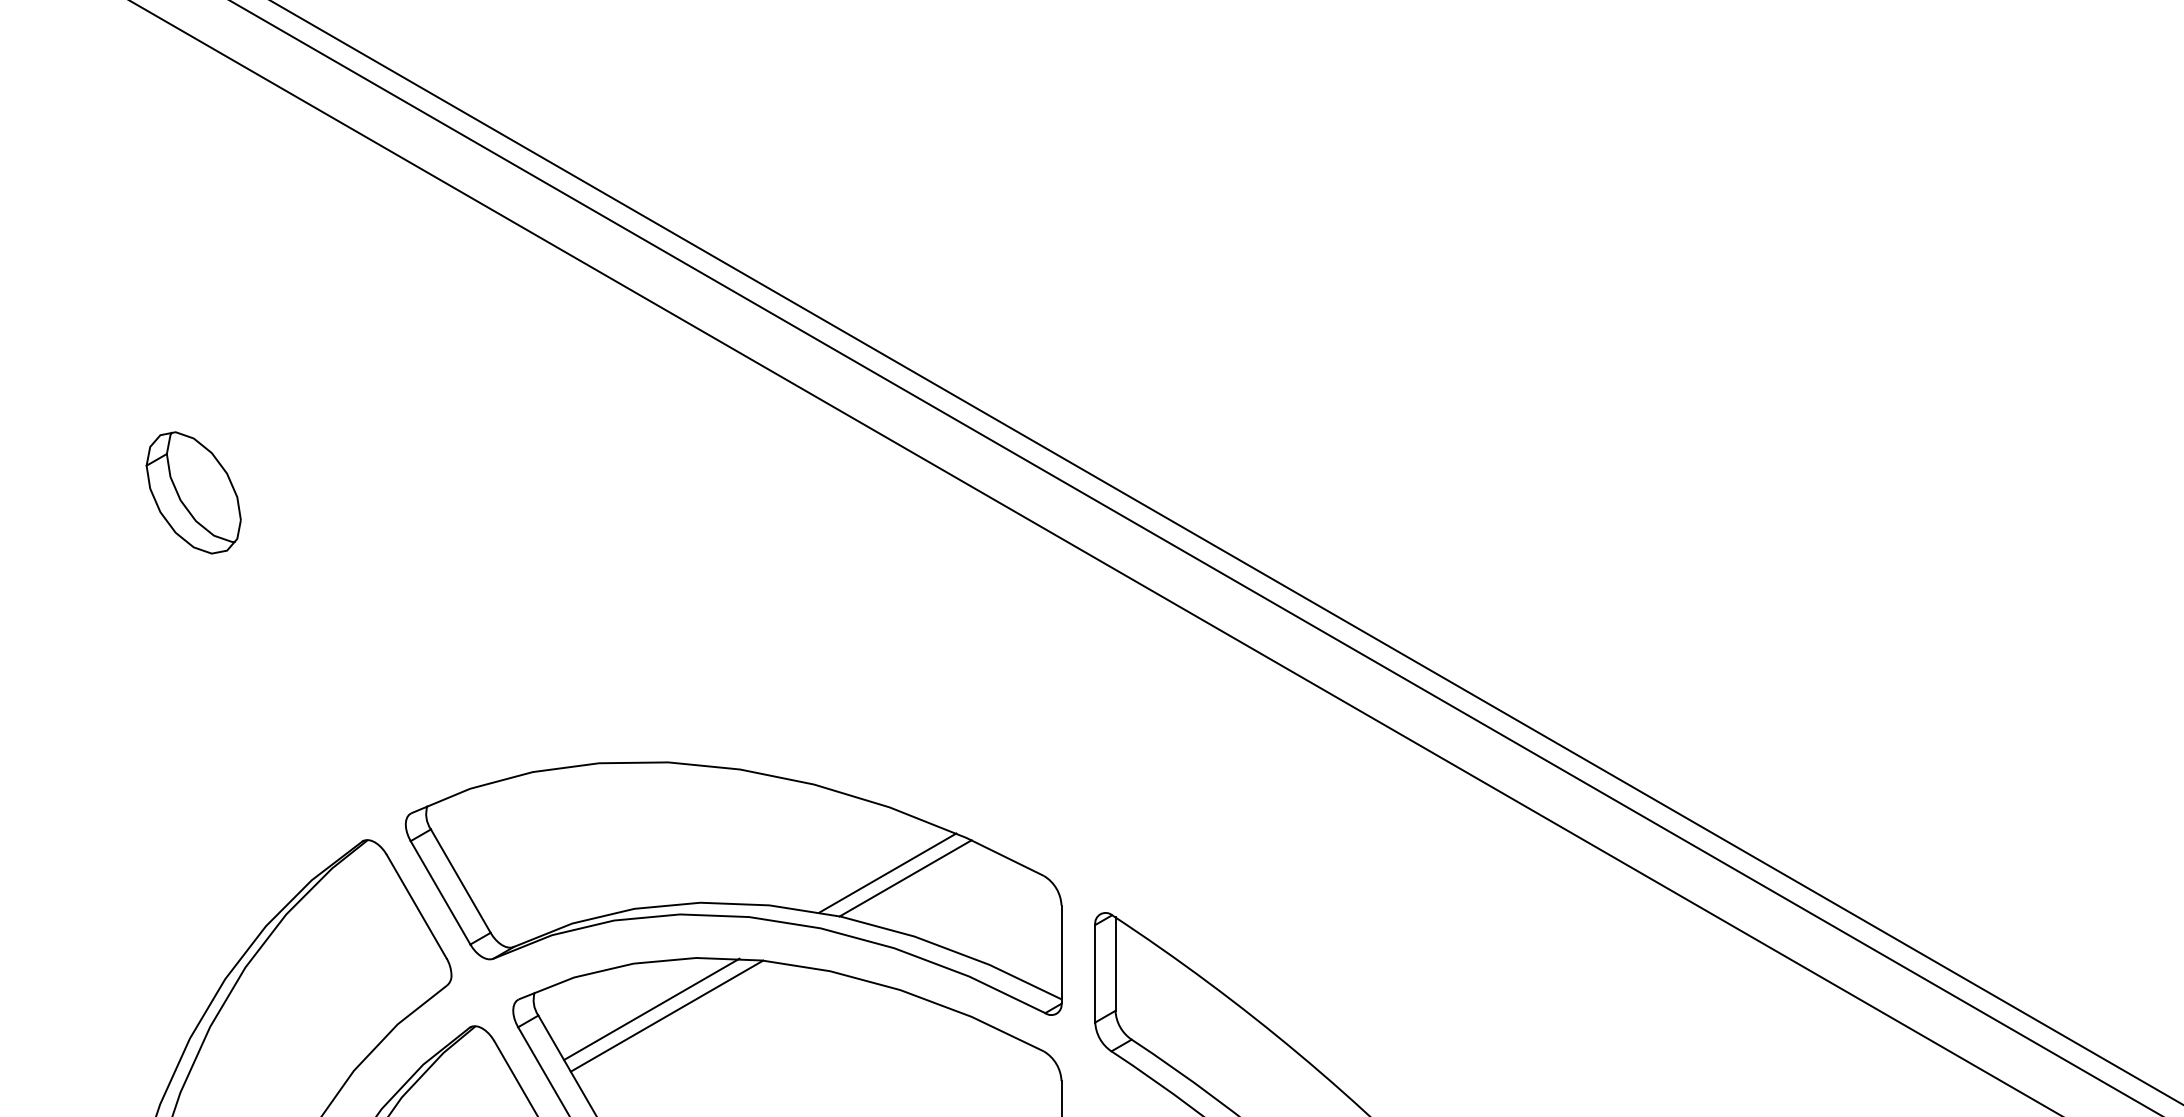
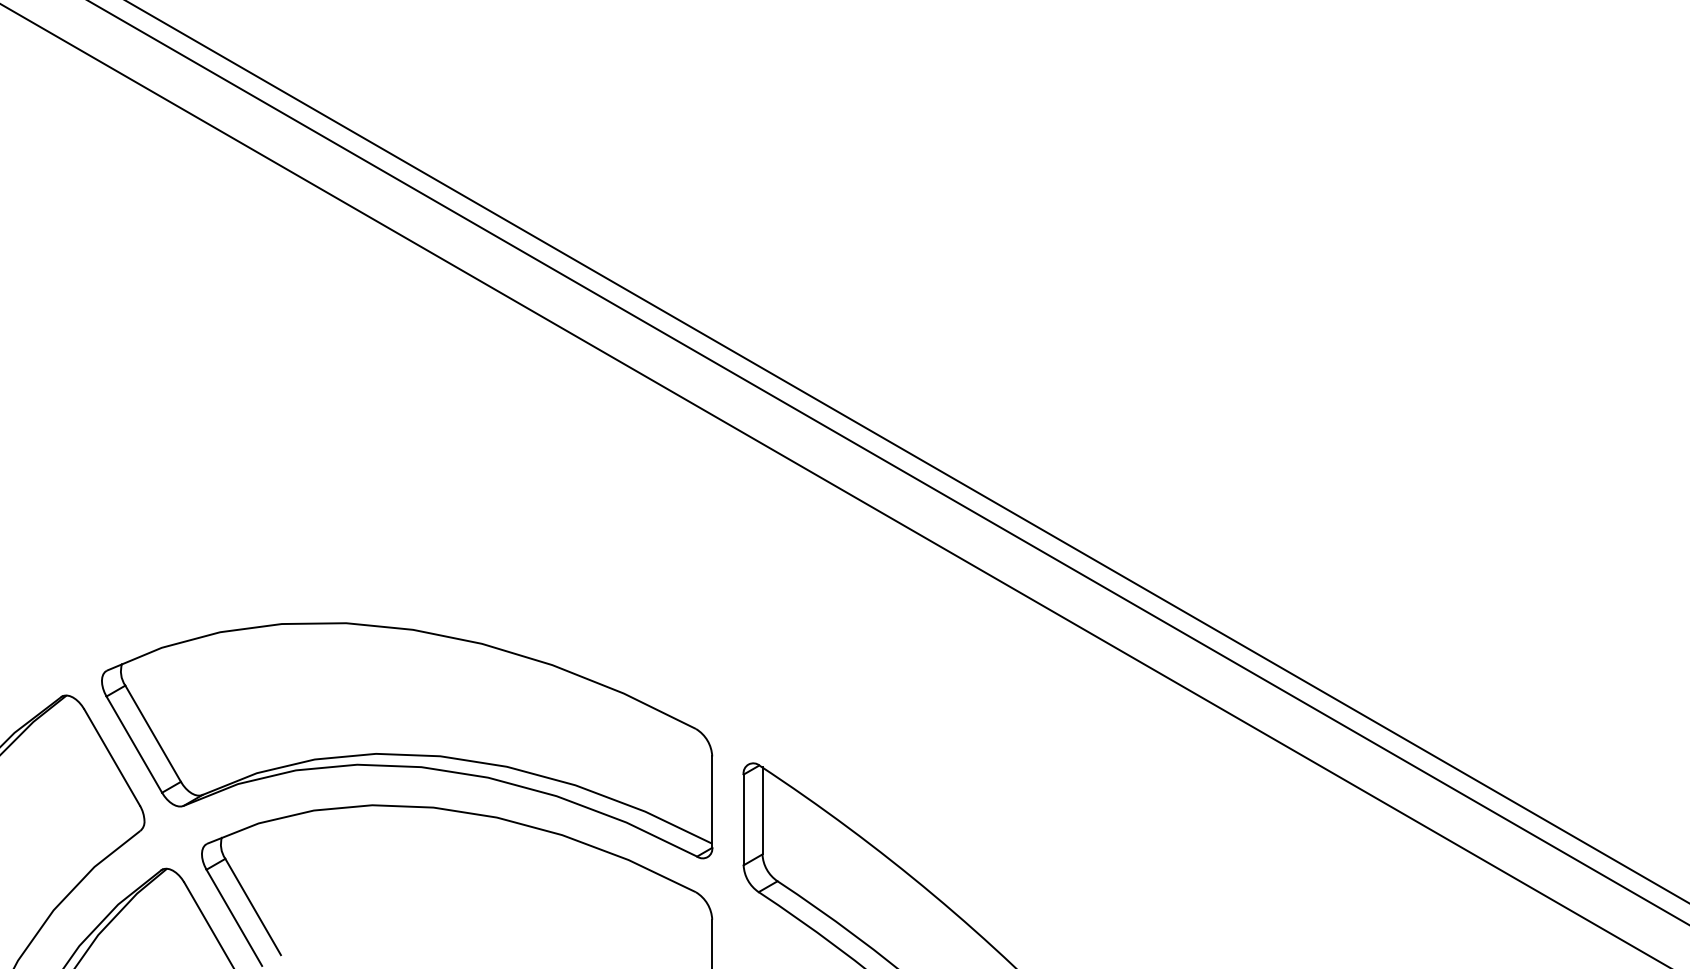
line: (887, 872) -> (550, 725), removed
line: (905, 878) -> (567, 731), removed
line: (651, 1009) -> (330, 853), removed
line: (666, 1015) -> (344, 858), removed

